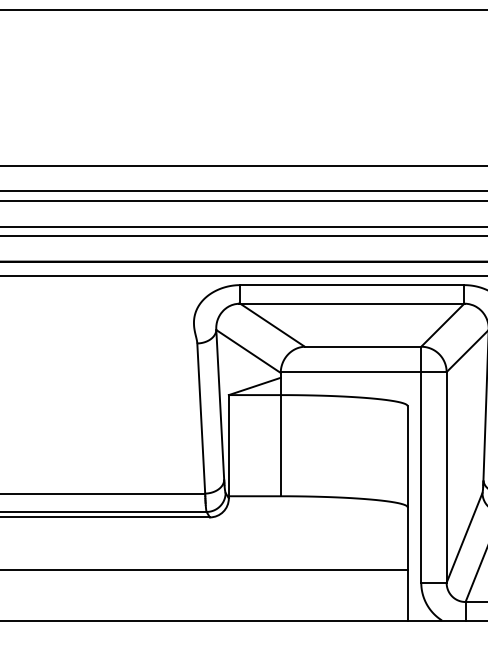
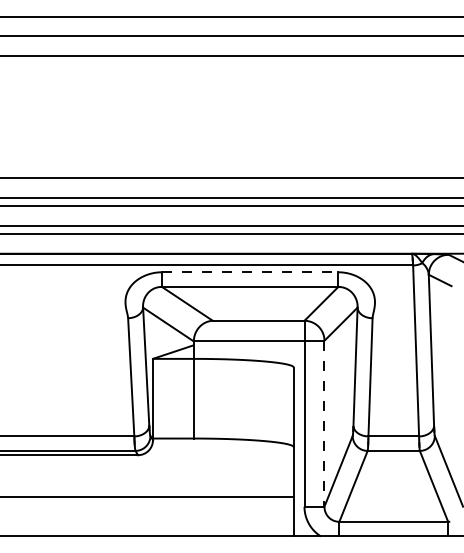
line: (352, 285) -> (250, 272), solid -> dashed
line: (446, 477) -> (324, 423), solid -> dashed

